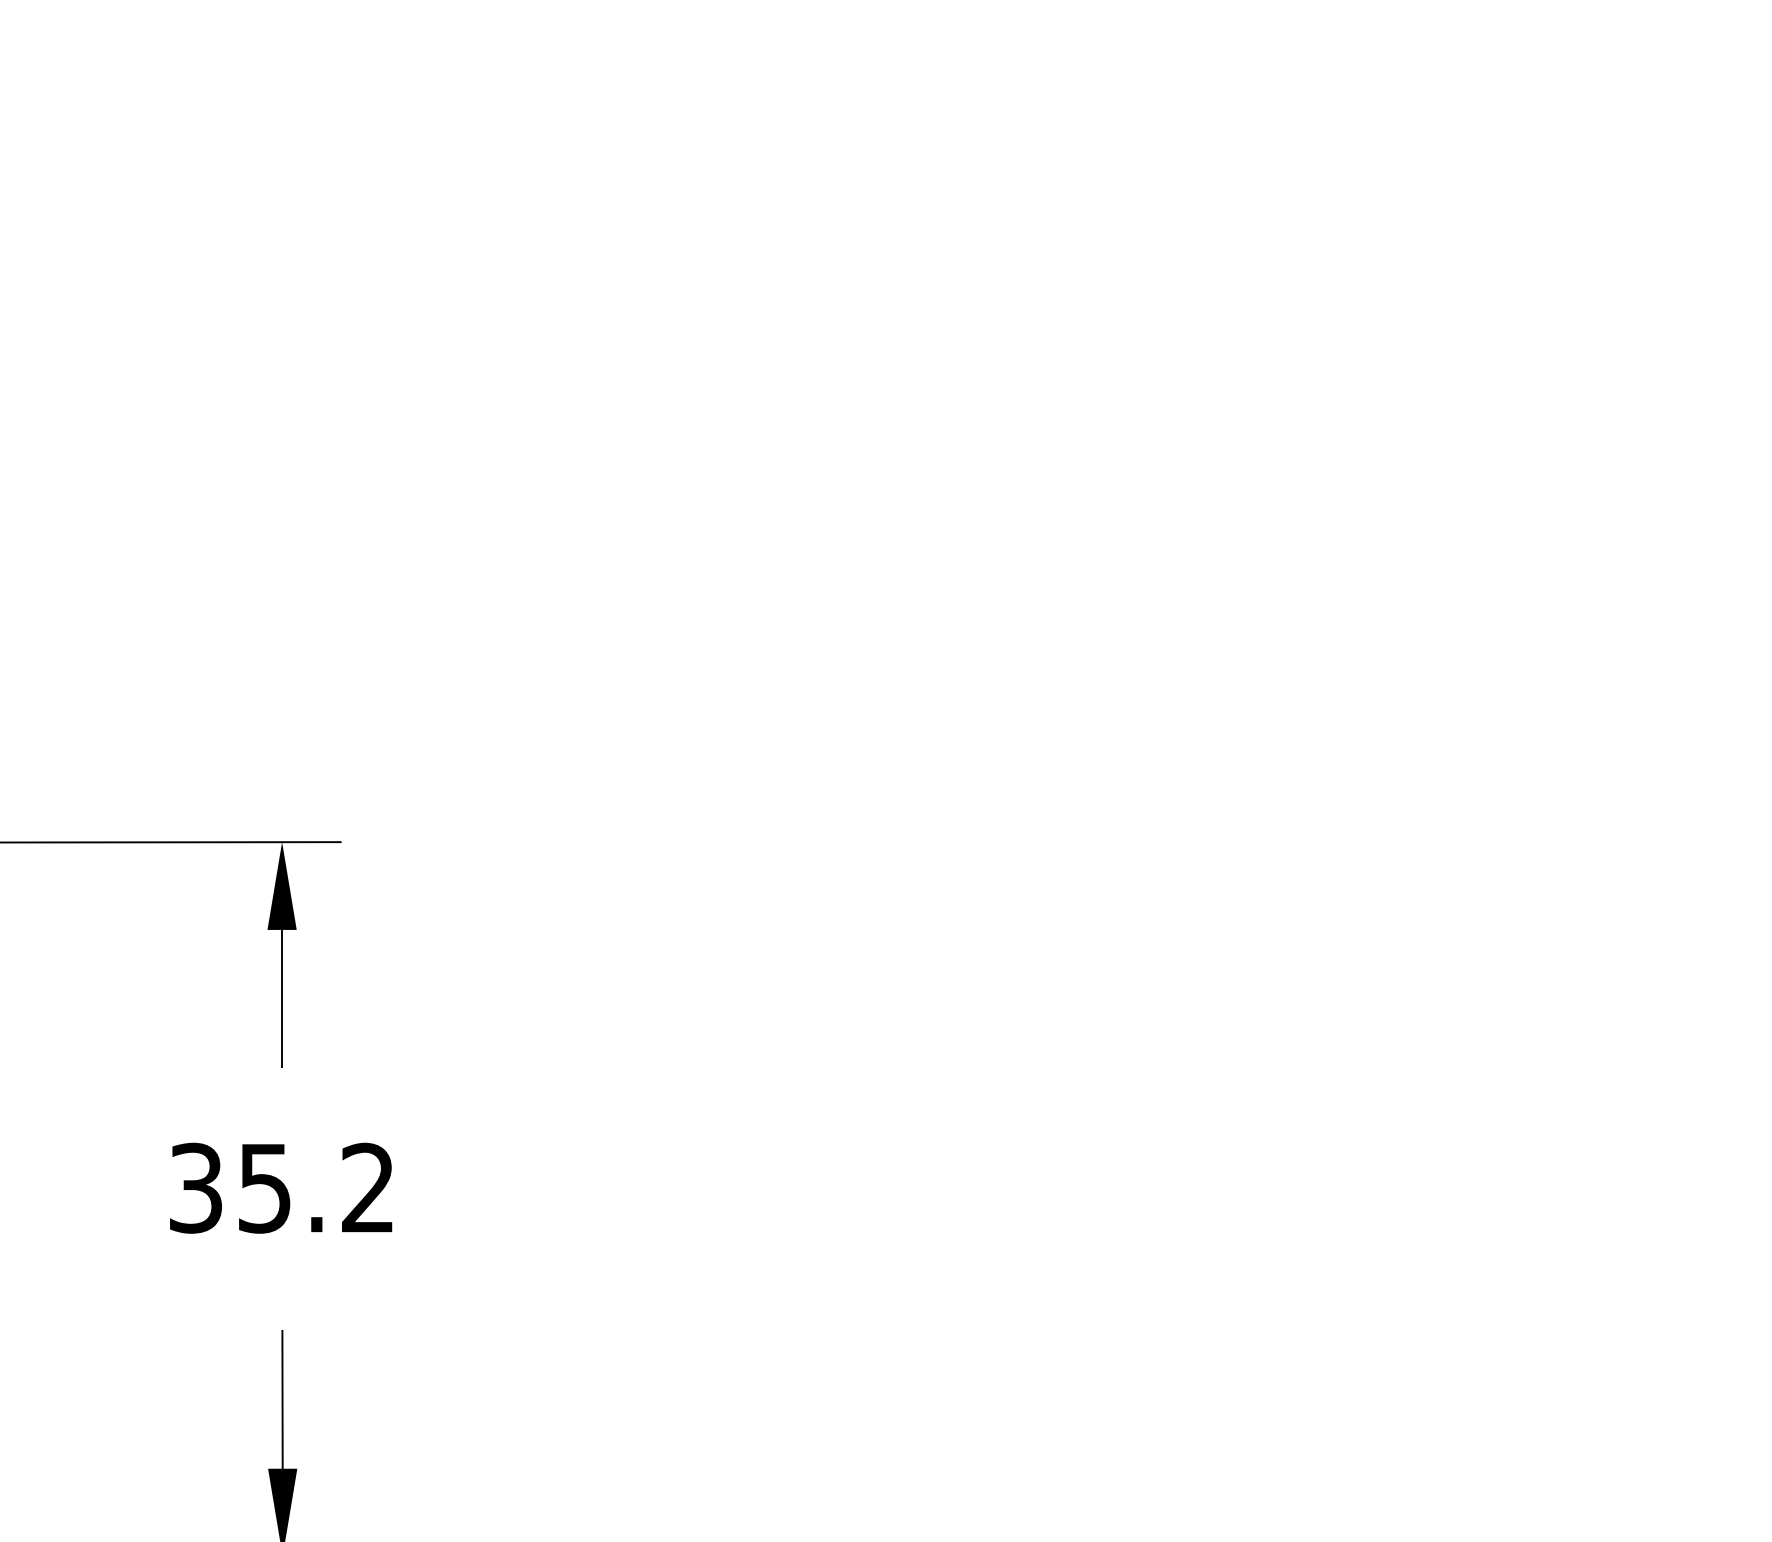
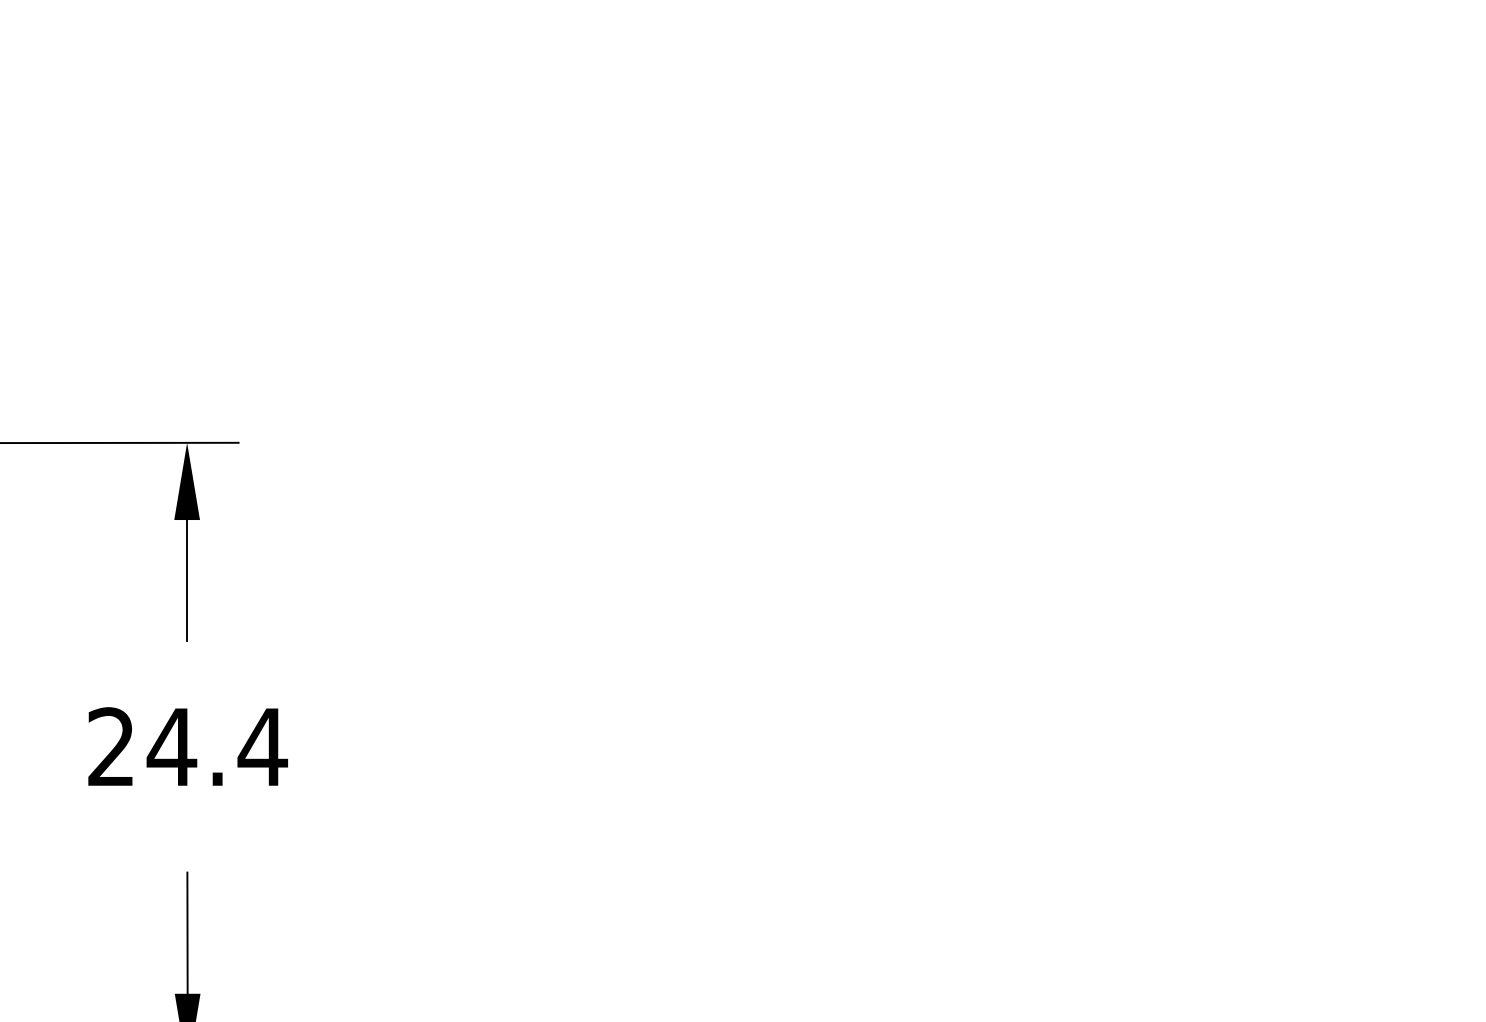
text: (282, 1187) -> (187, 746), 35.2 -> 24.4

